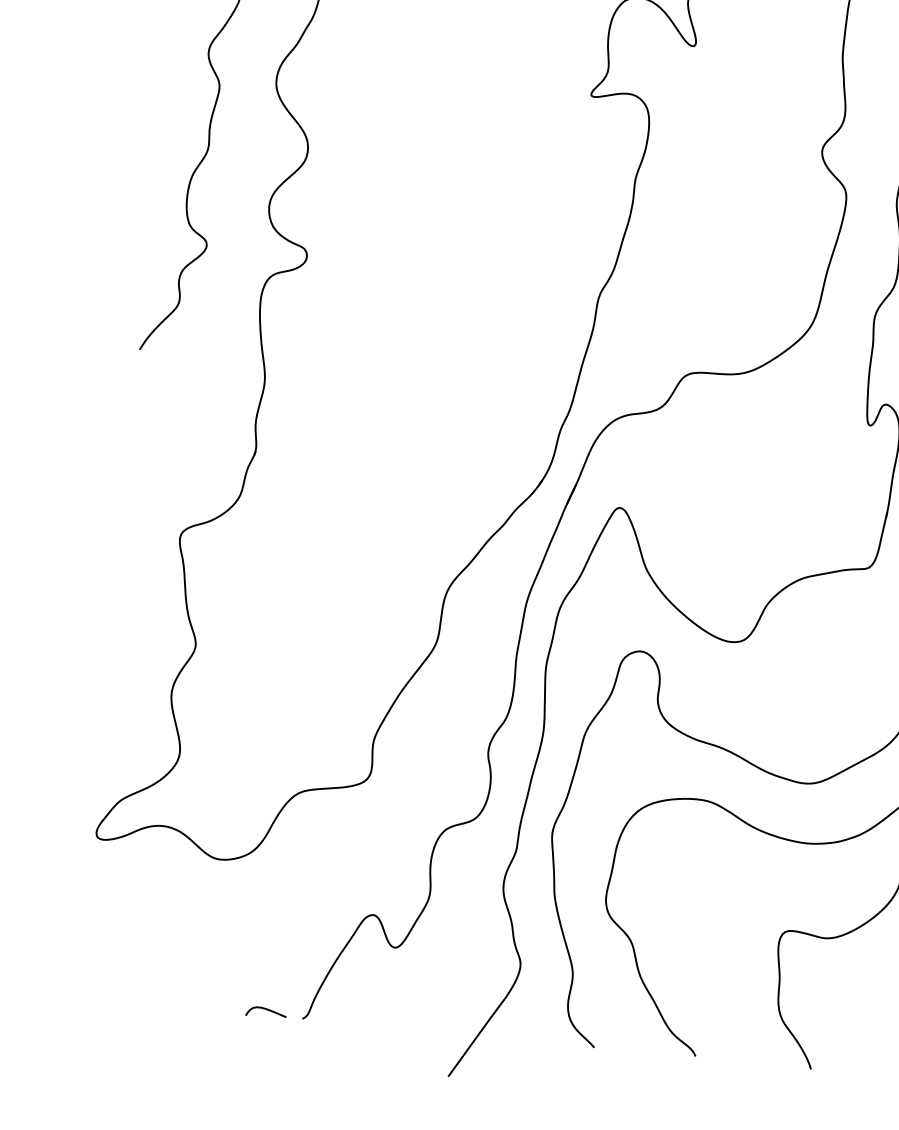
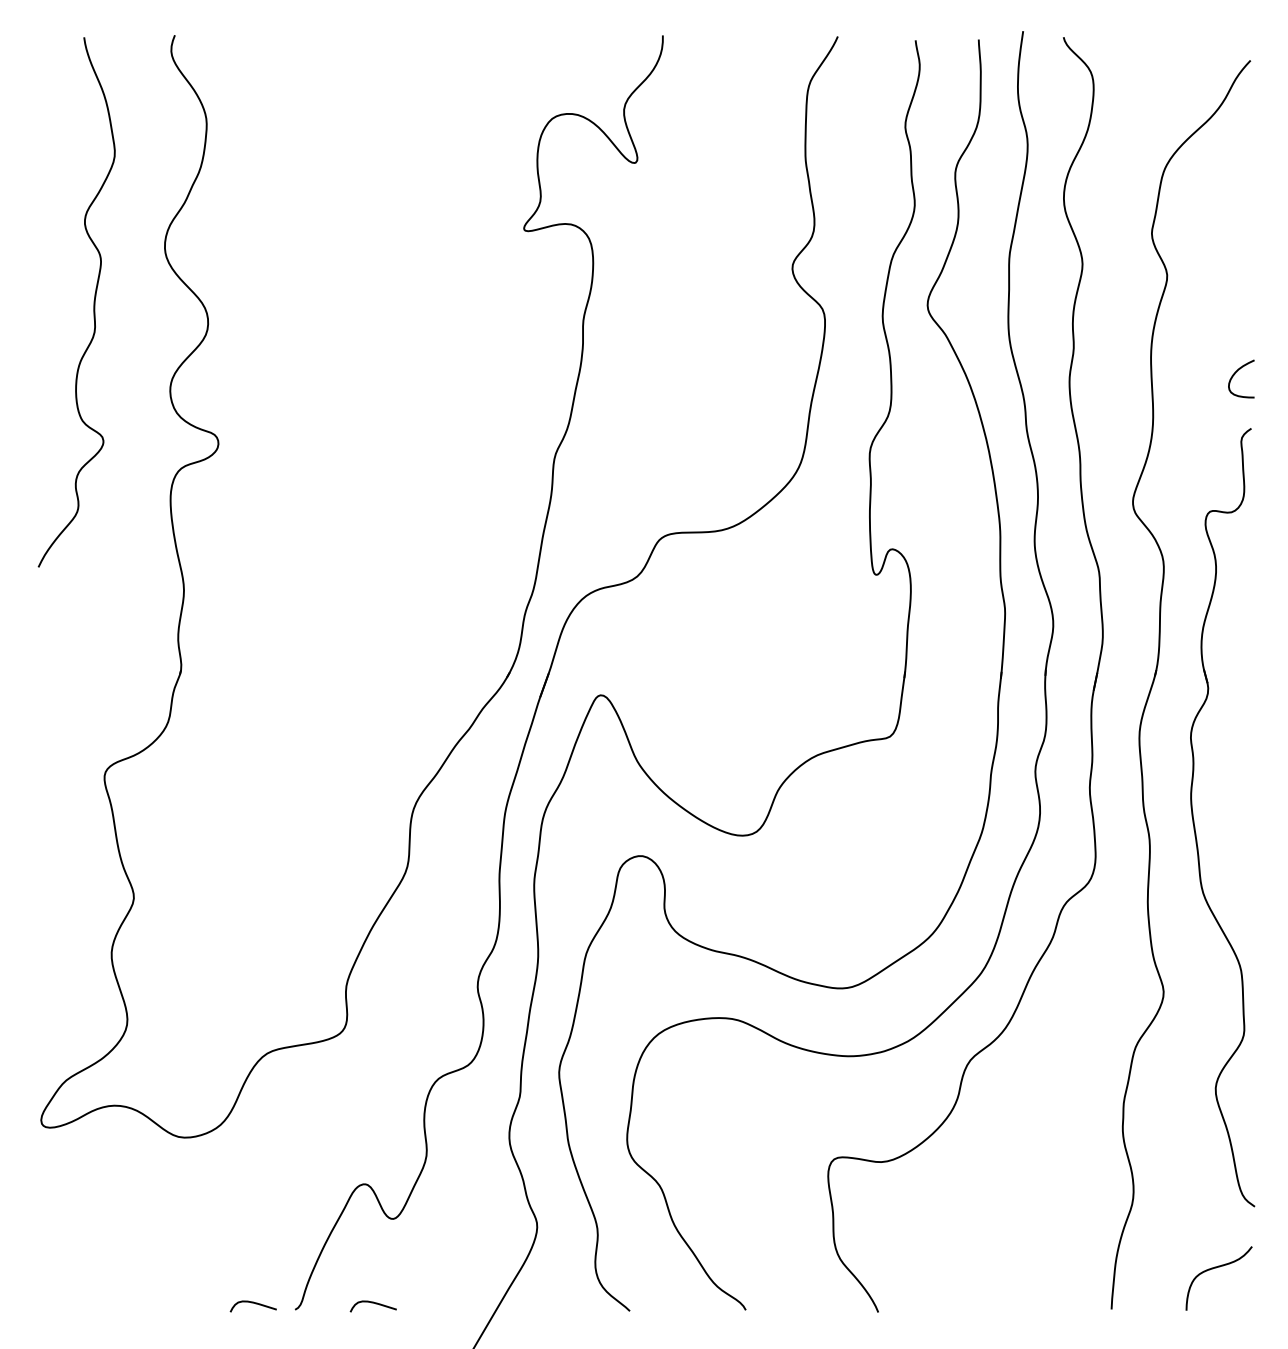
curve: (370, 1019) -> (372, 1303), added

